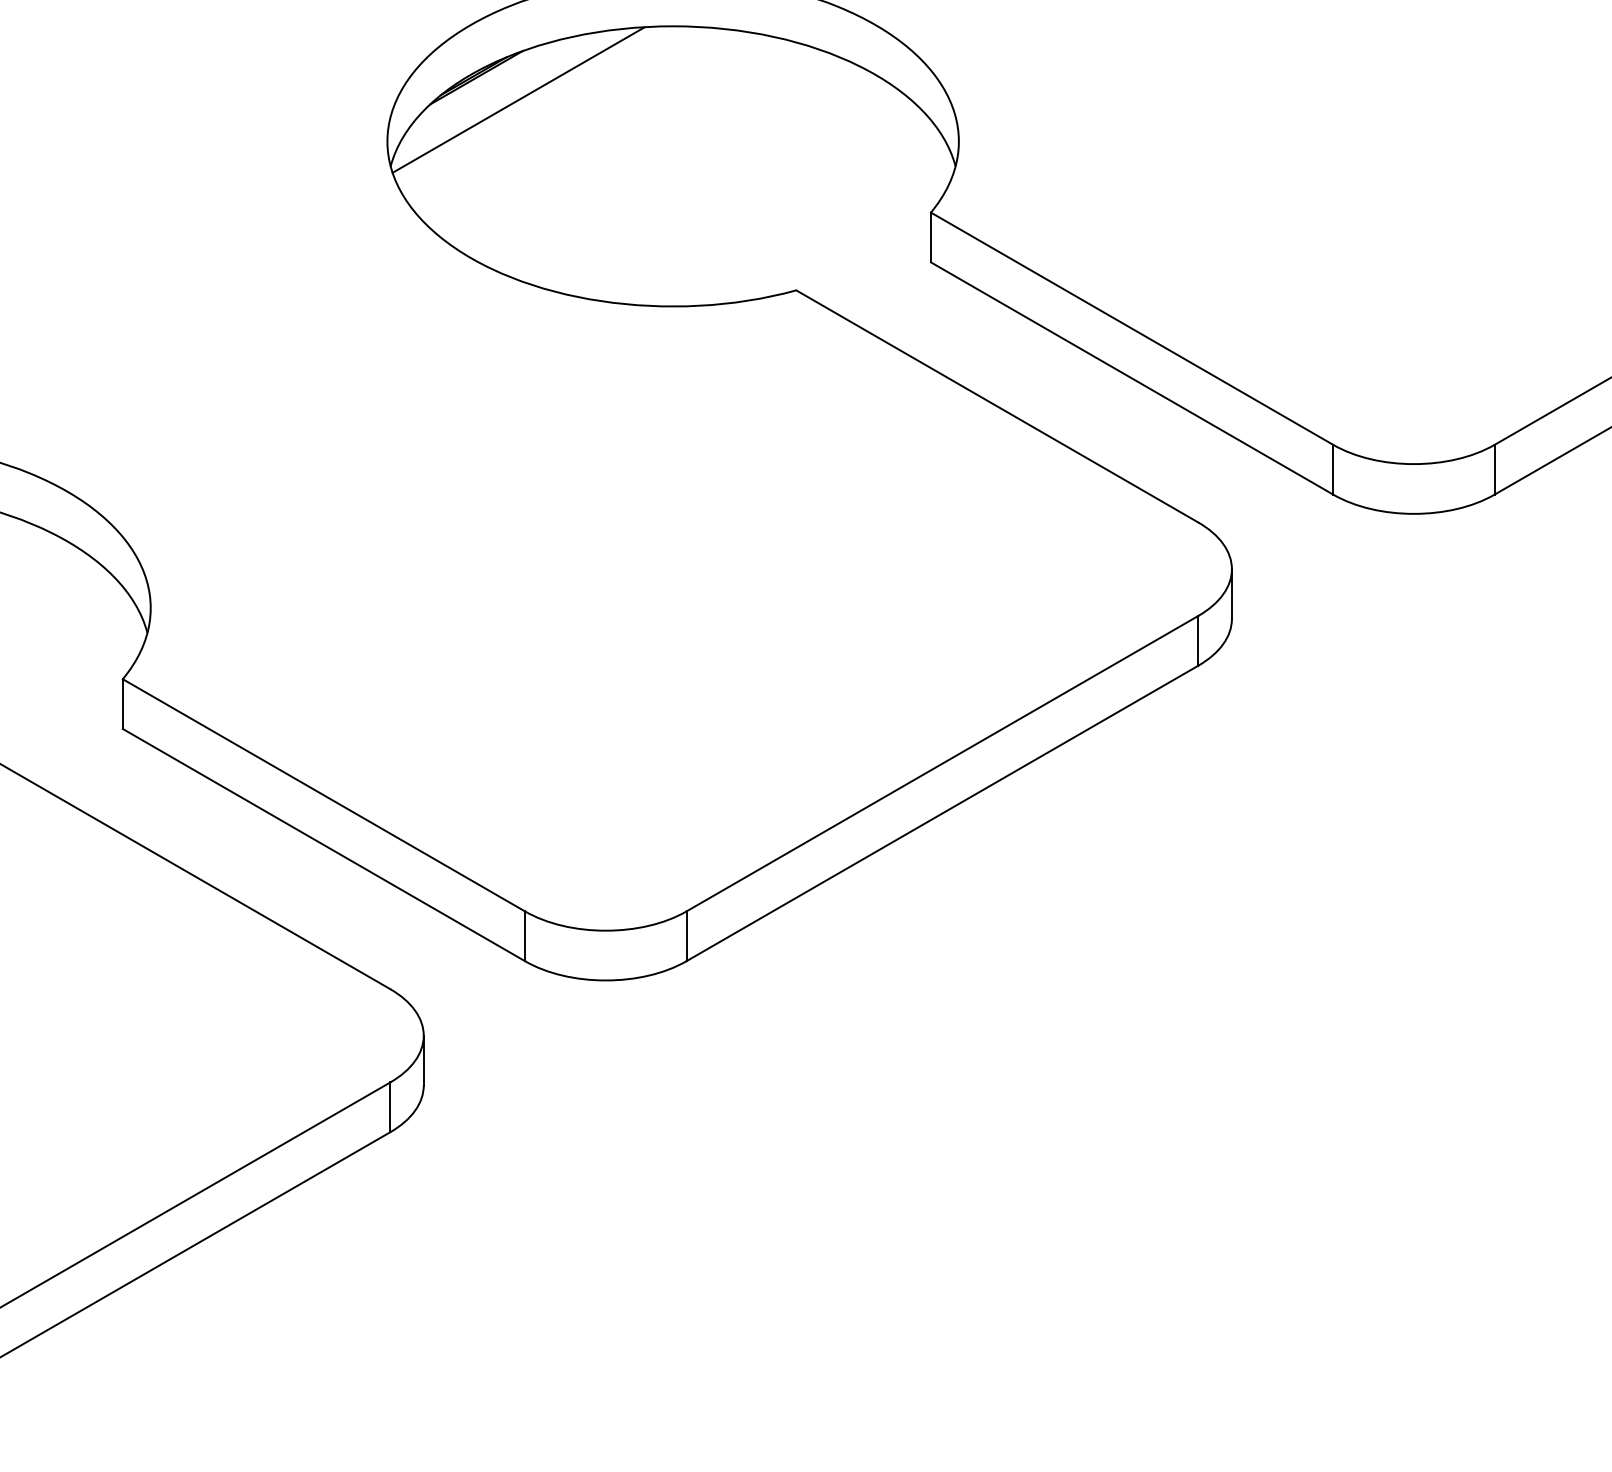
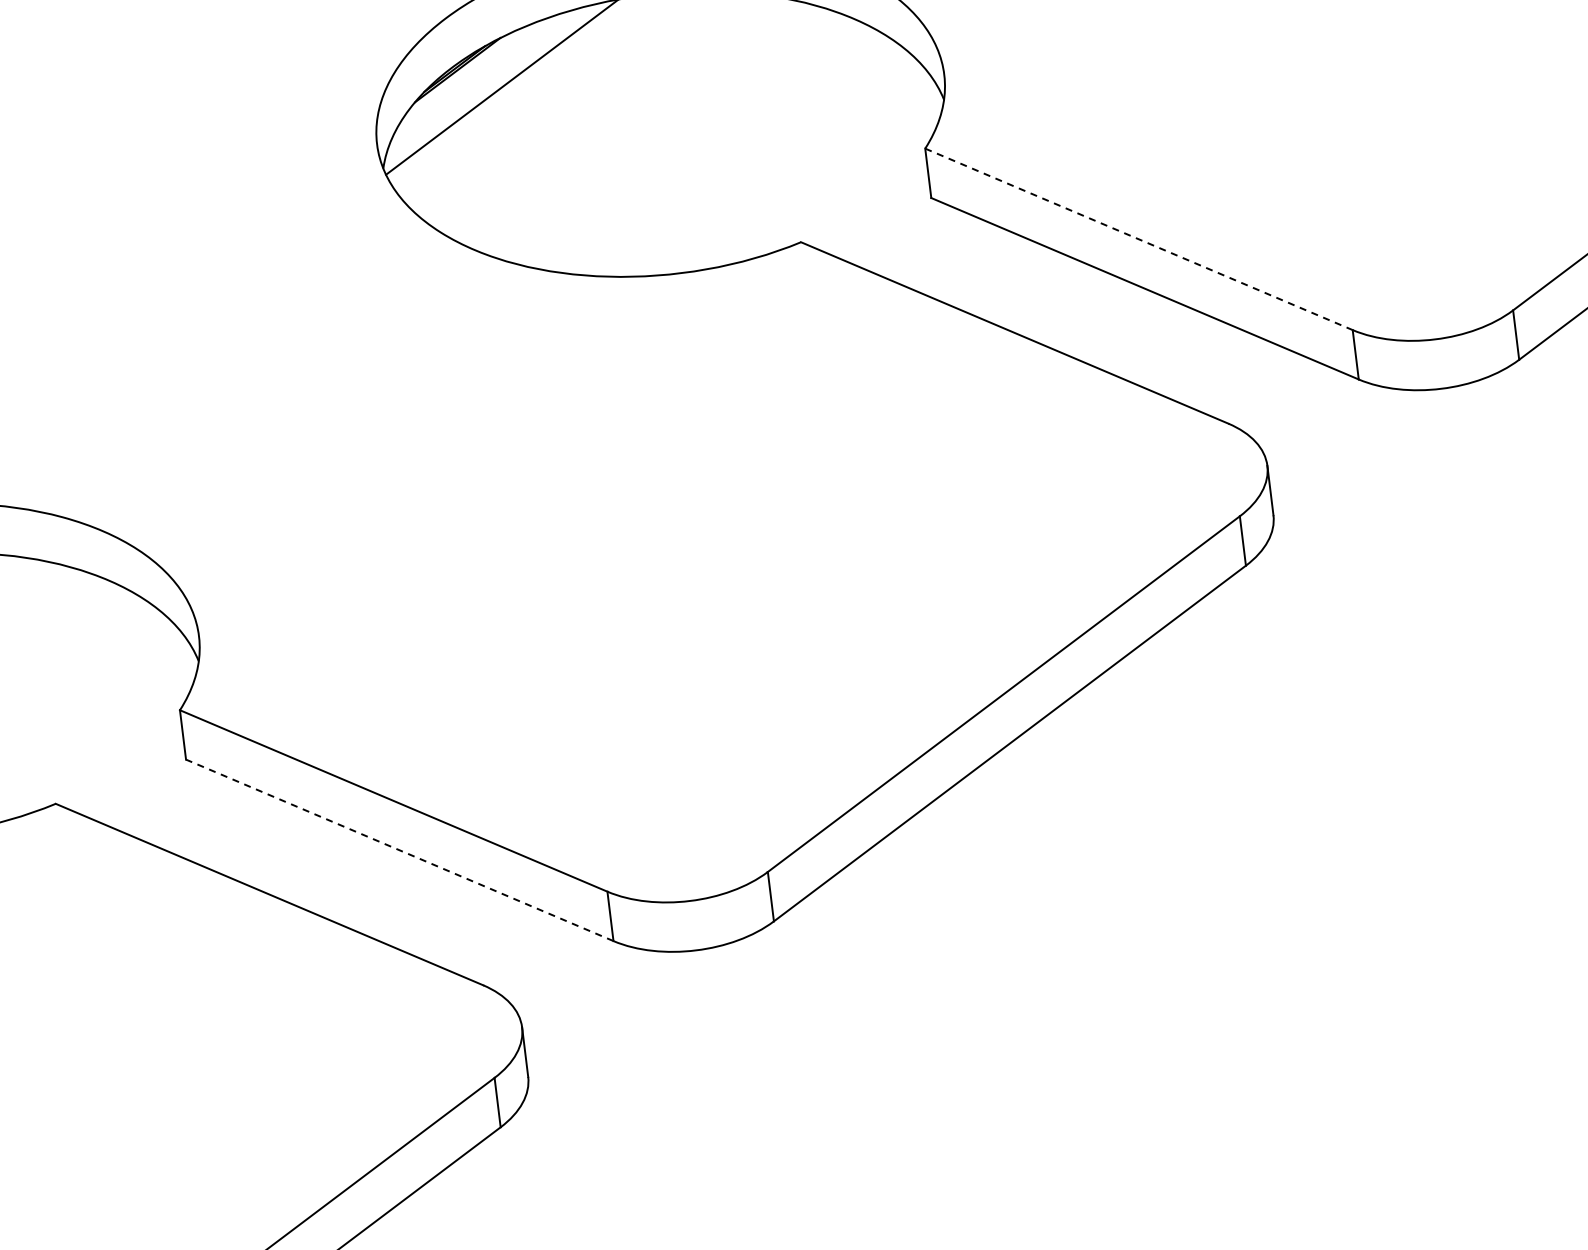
line: (1132, 328) -> (1139, 239), solid -> dashed
line: (323, 844) -> (399, 849), solid -> dashed

